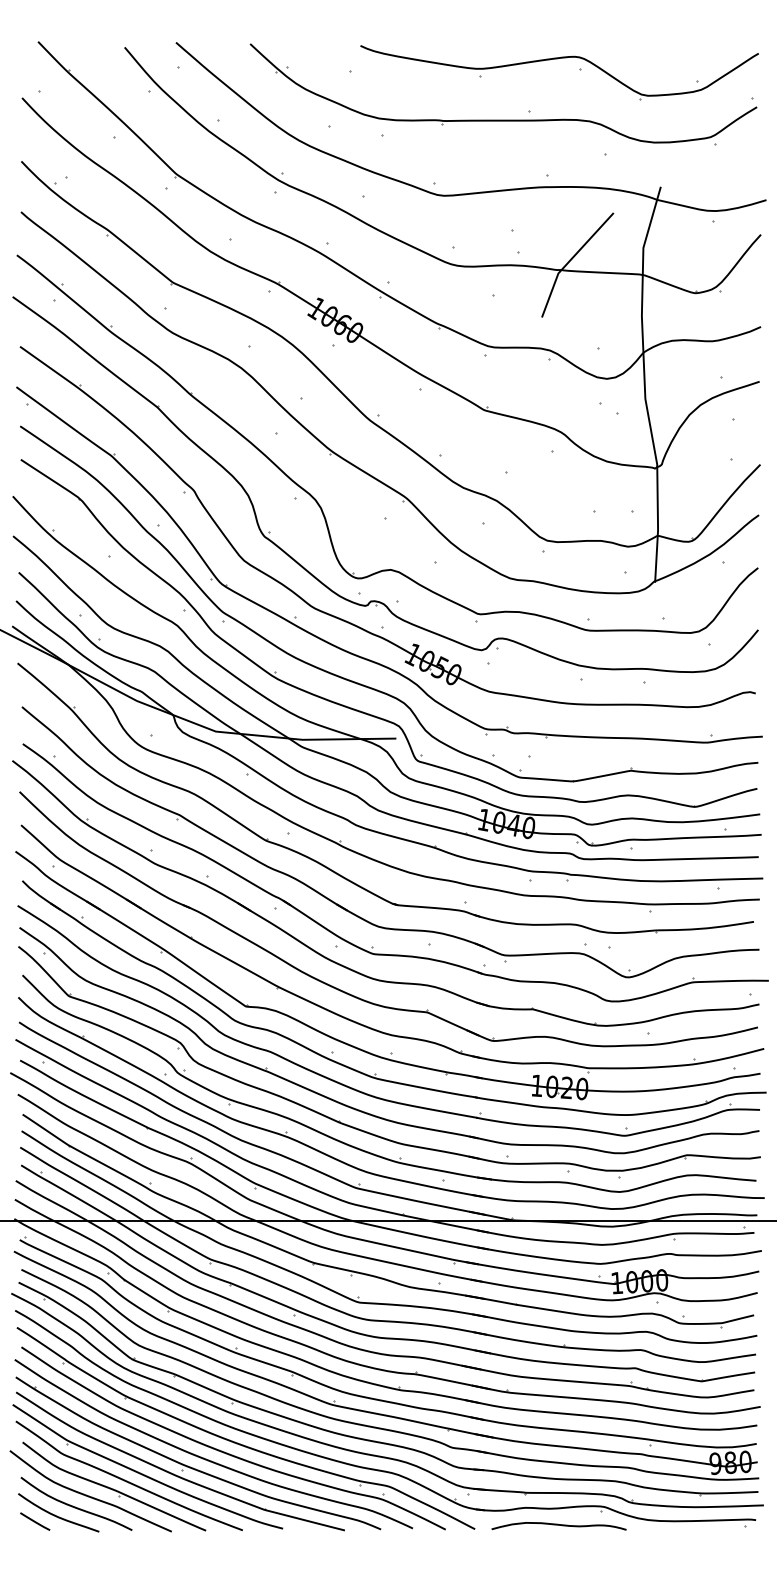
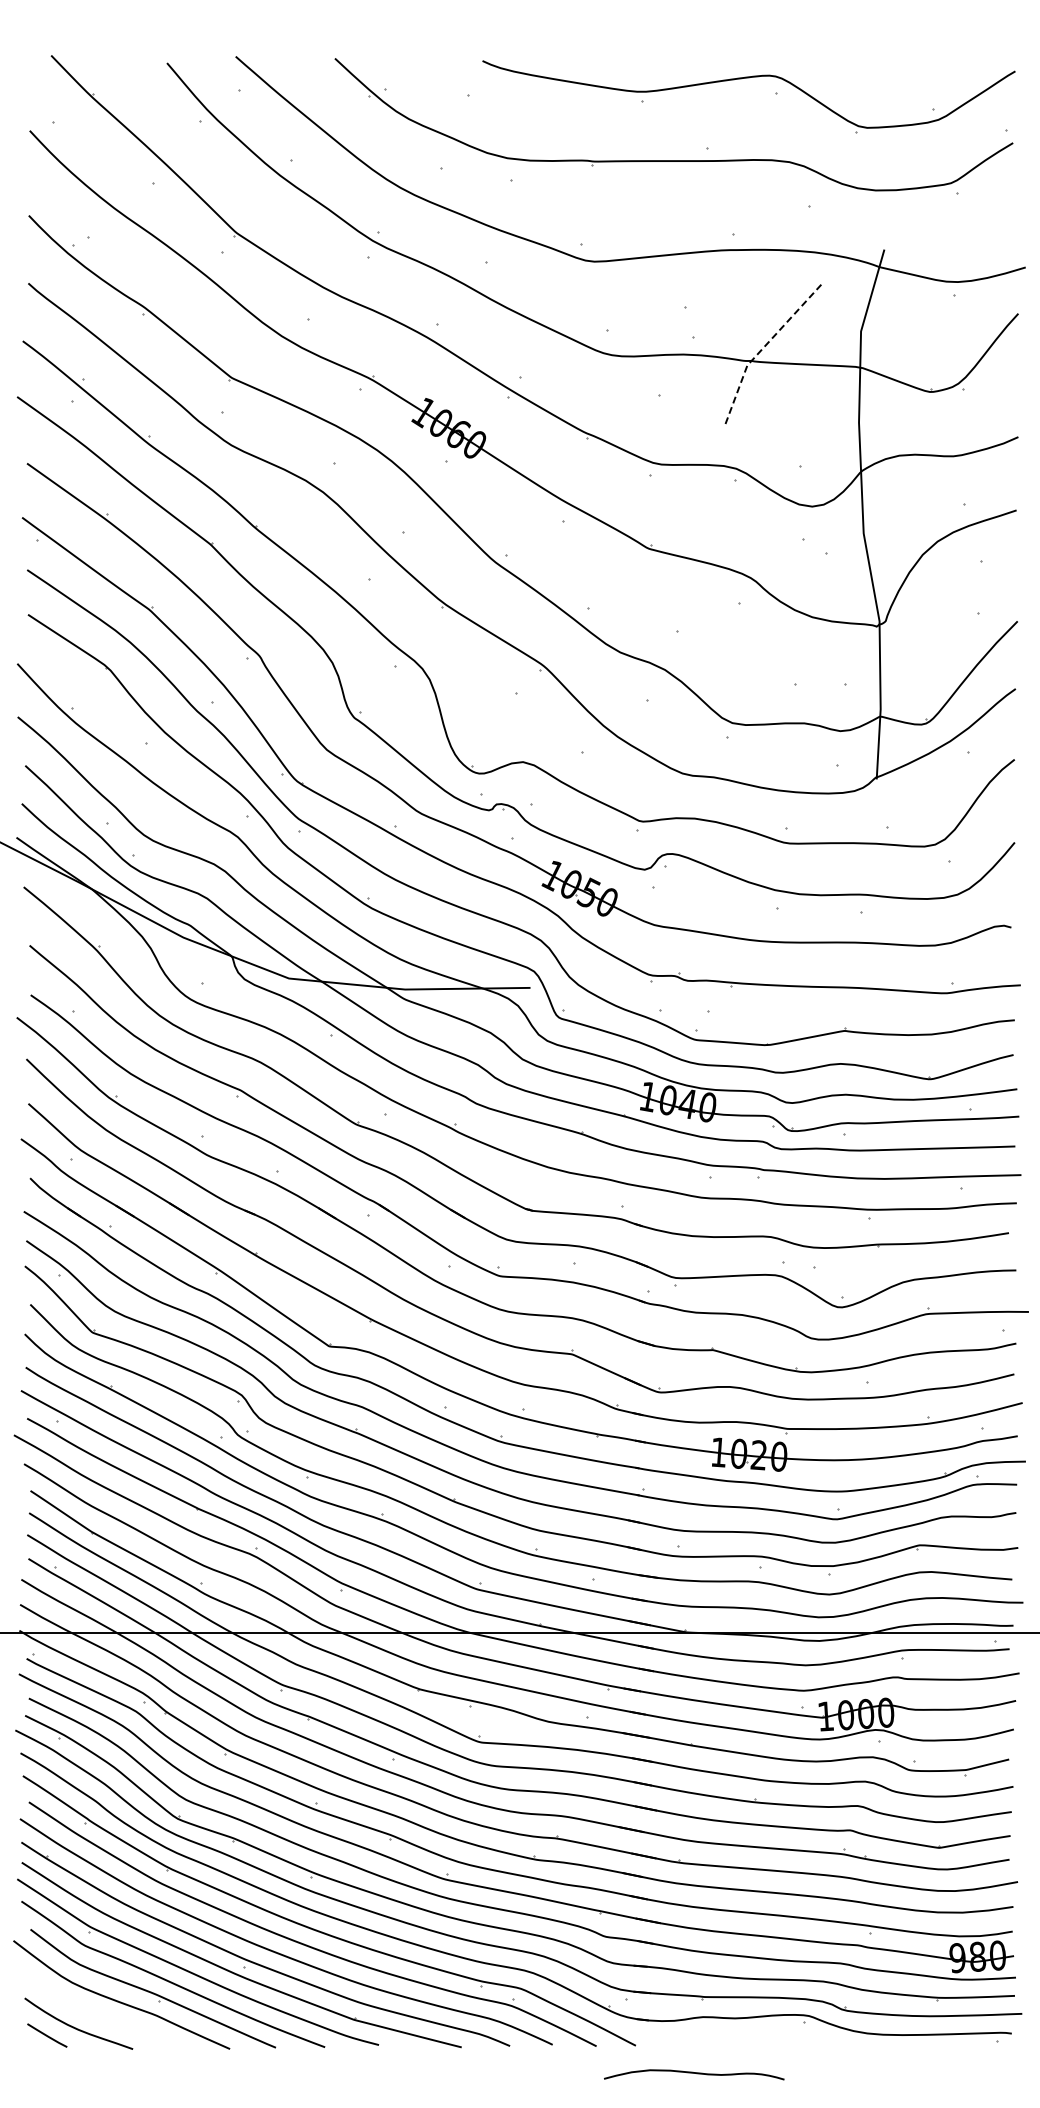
line: (569, 260) -> (762, 348), solid -> dashed
curve: (74, 1506) -> (100, 2015), removed
curve: (559, 1525) -> (694, 2073), moved

